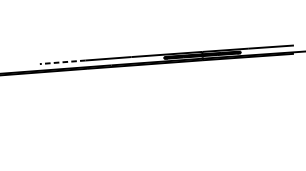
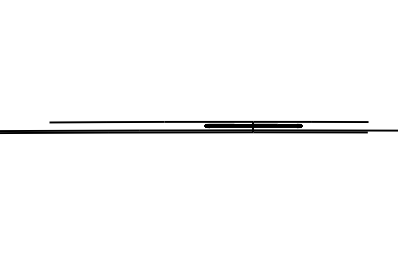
line: (62, 62) -> (78, 122), dashed -> solid

